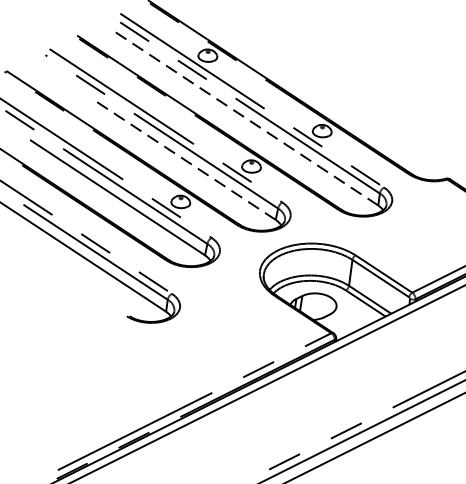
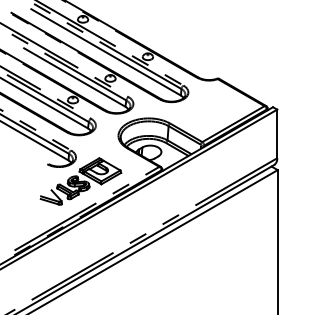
line: (245, 118) -> (105, 52), dashed -> solid
line: (185, 160) -> (74, 77), dashed -> solid
part: (185, 351) -> (80, 181), added

